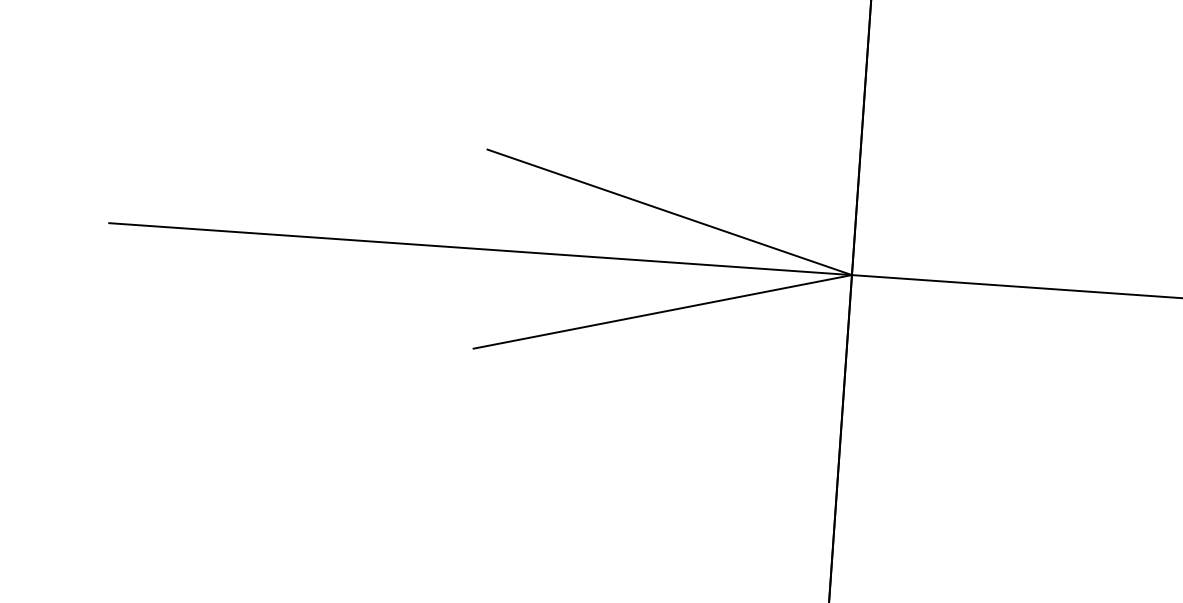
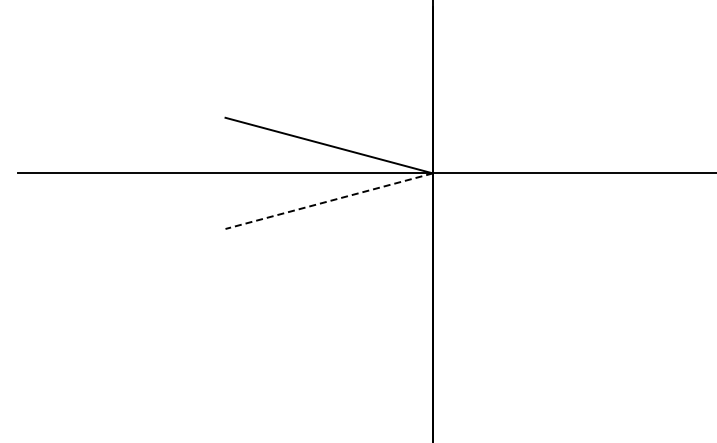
line: (661, 312) -> (328, 201), solid -> dashed

